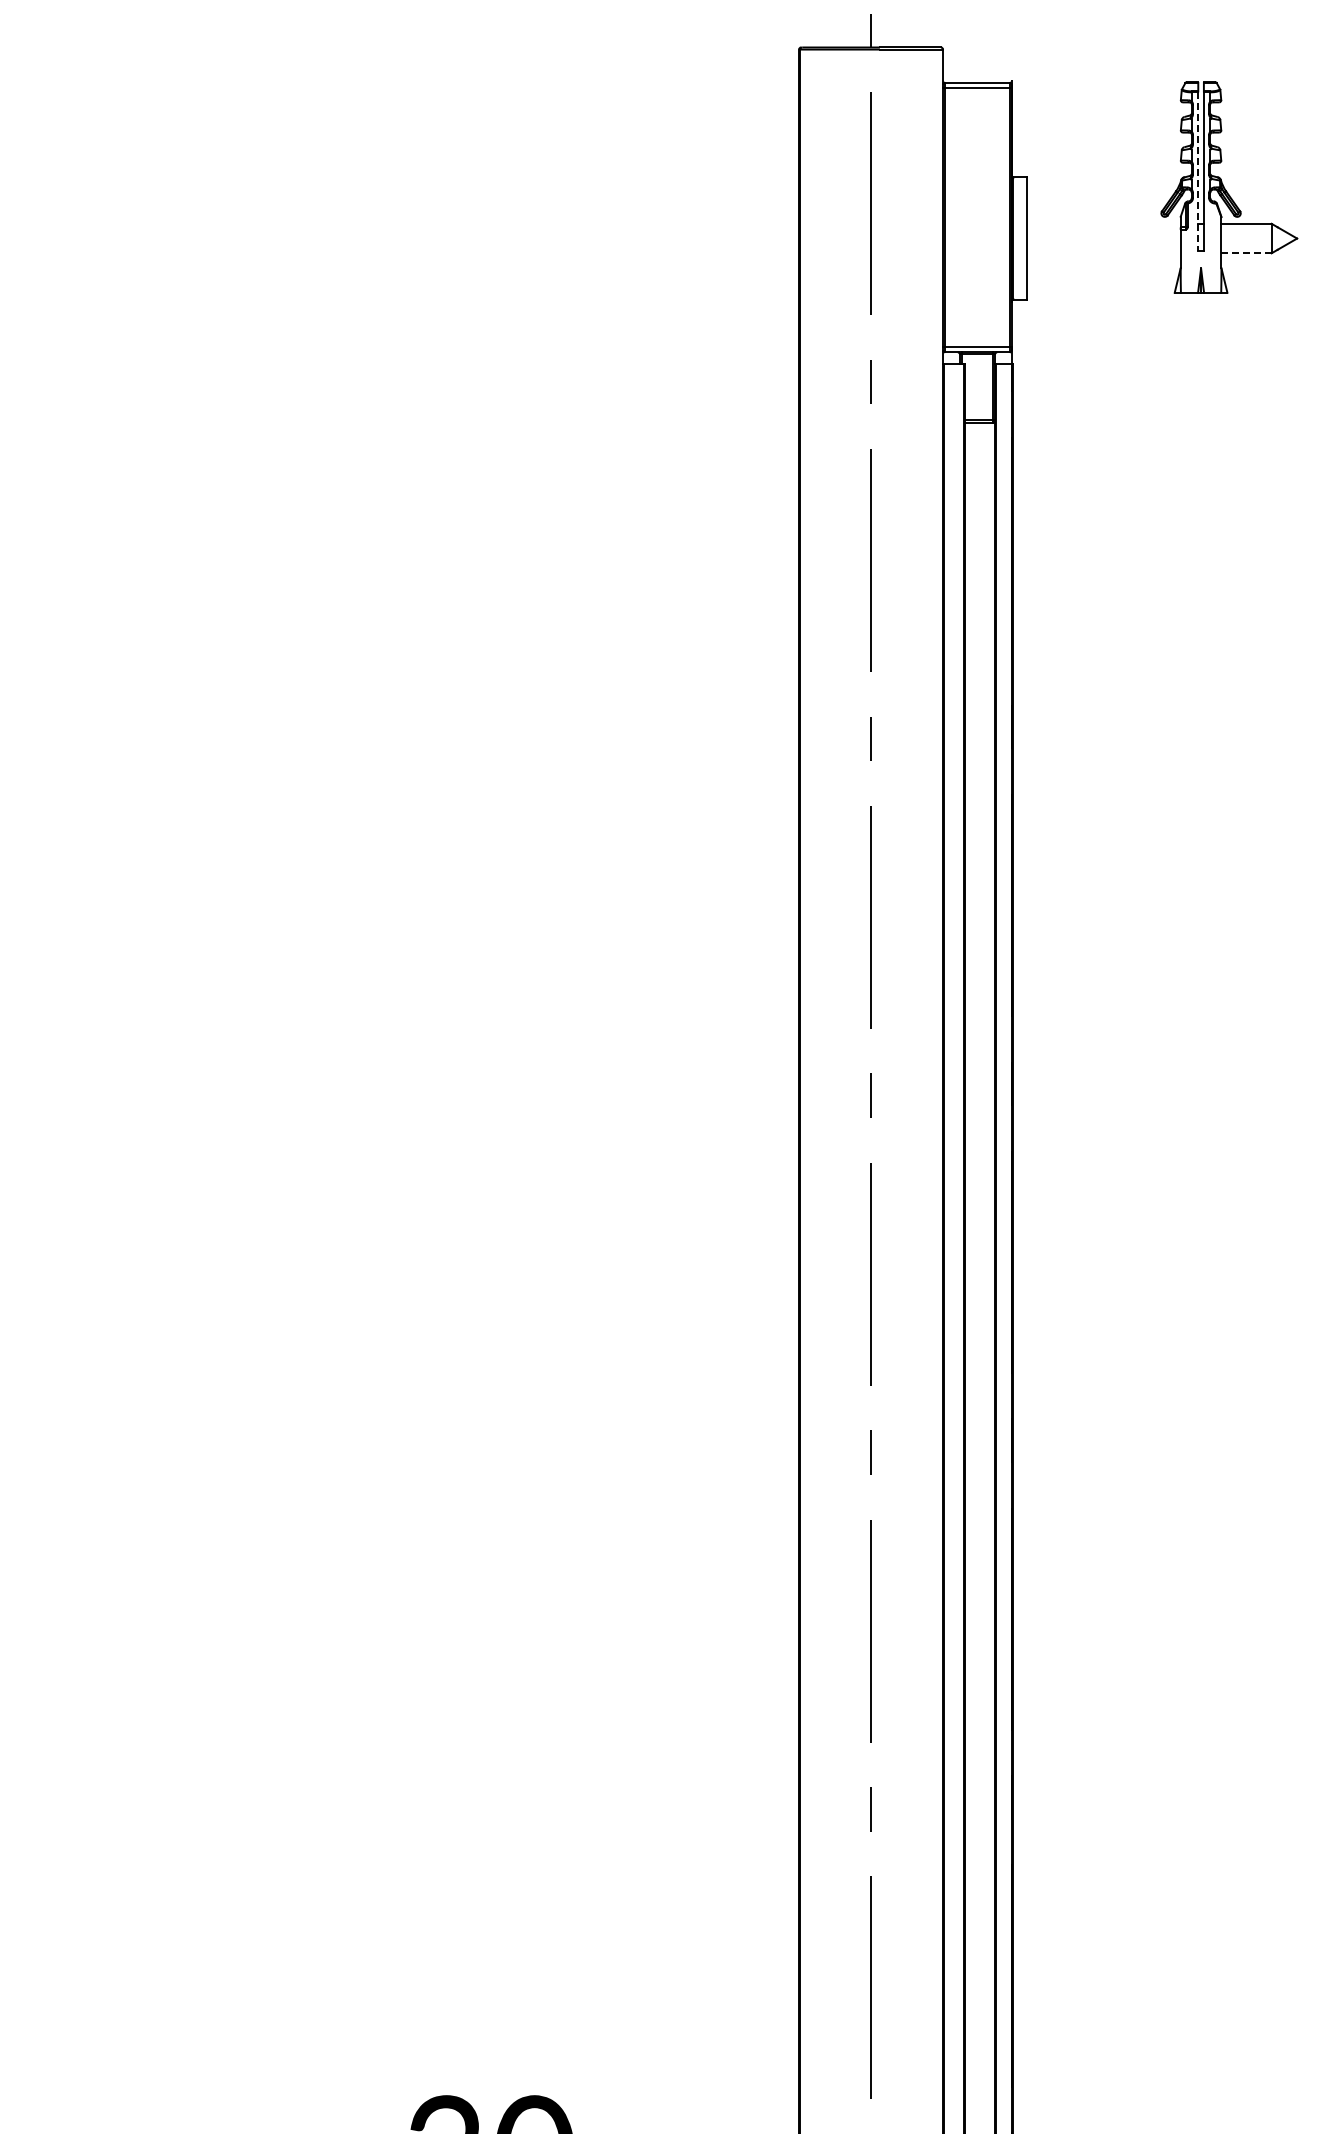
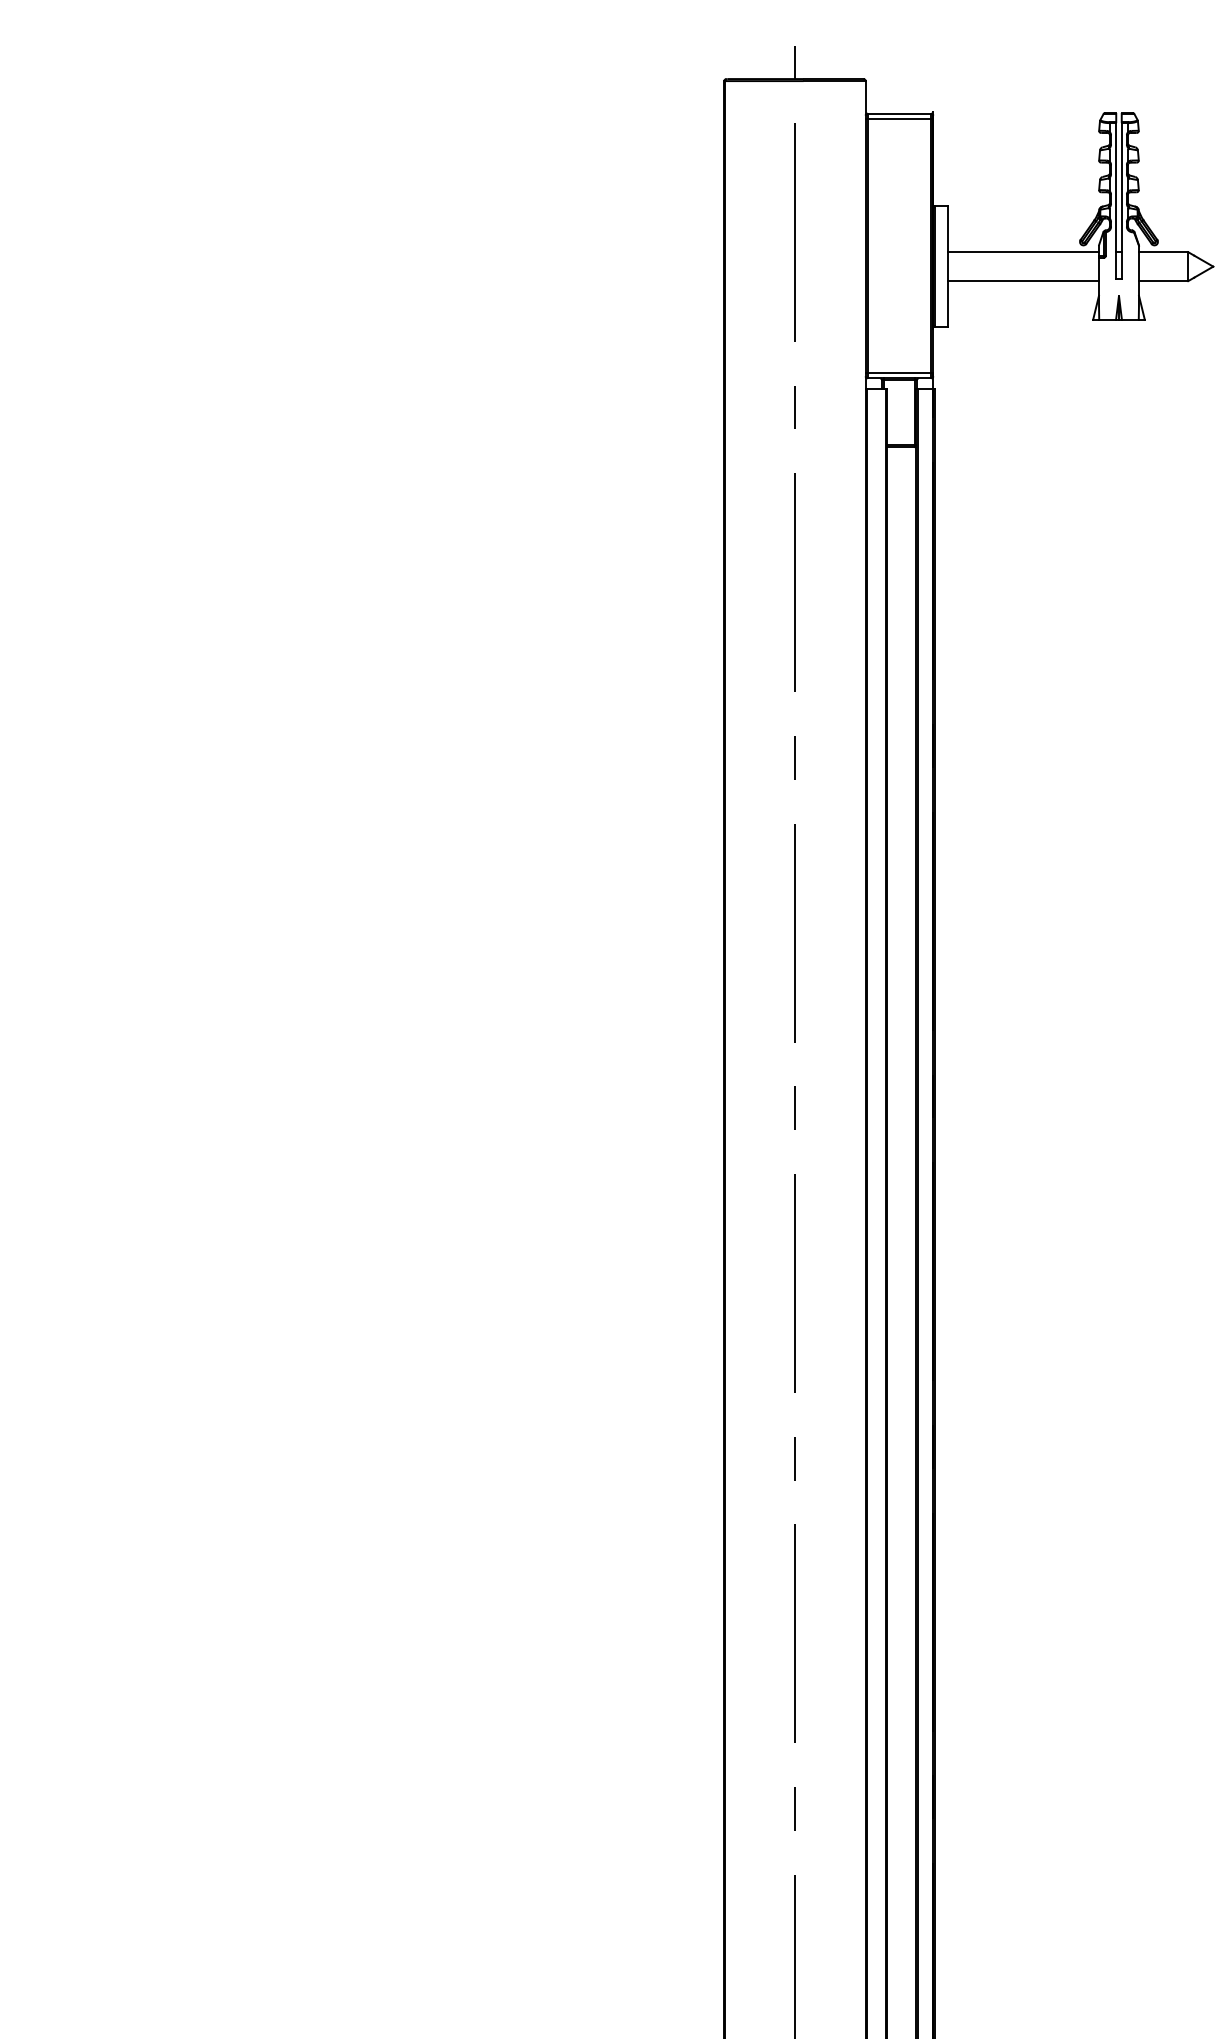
line: (1198, 172) -> (1116, 201), dashed -> solid
line: (1103, 223) -> (1023, 251), added
line: (1103, 253) -> (1023, 281), added
line: (1247, 253) -> (1164, 281), dashed -> solid

